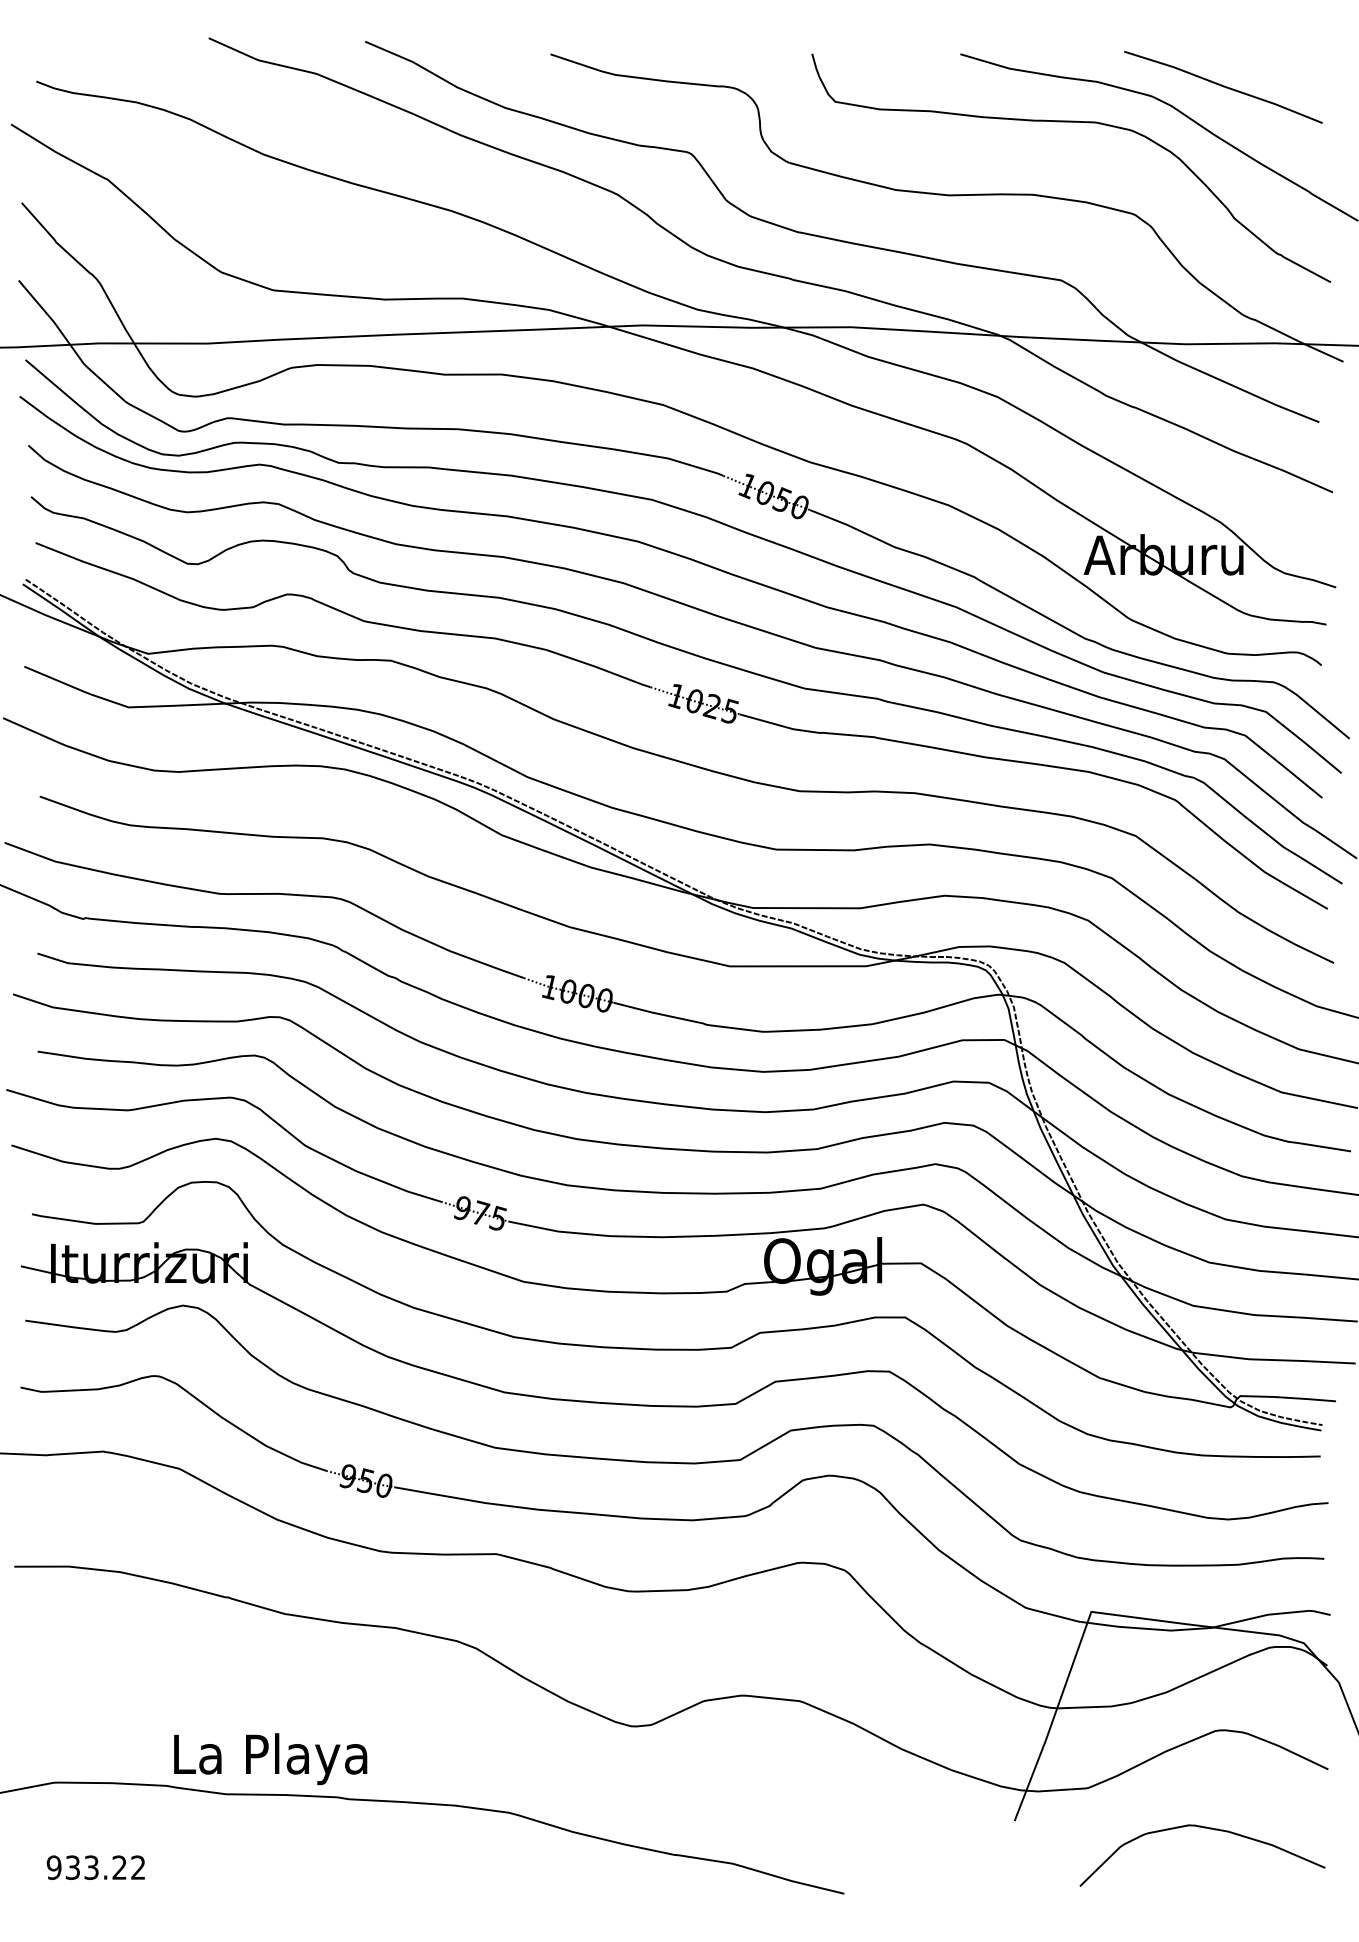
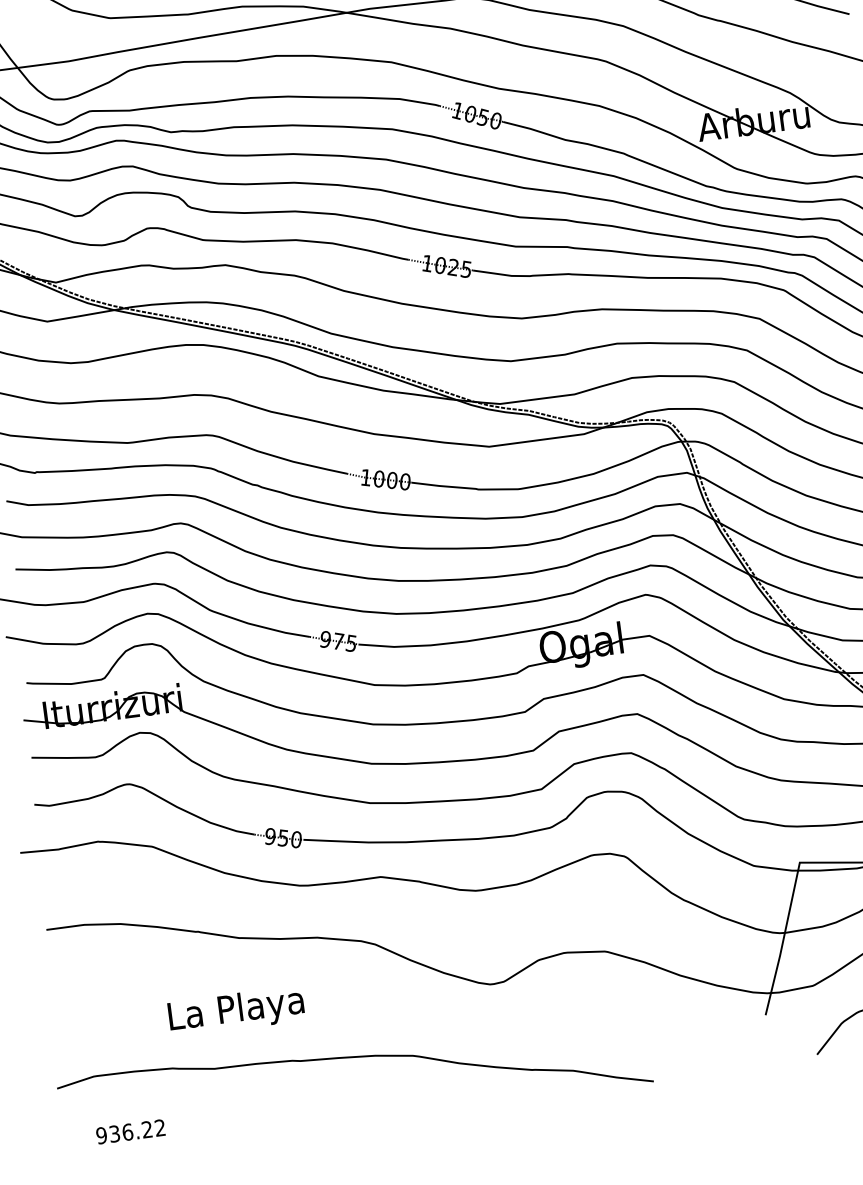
text: (270, 1759) -> (236, 1011), moved
text: (91, 1867) -> (127, 1132), 933.22 -> 936.22

